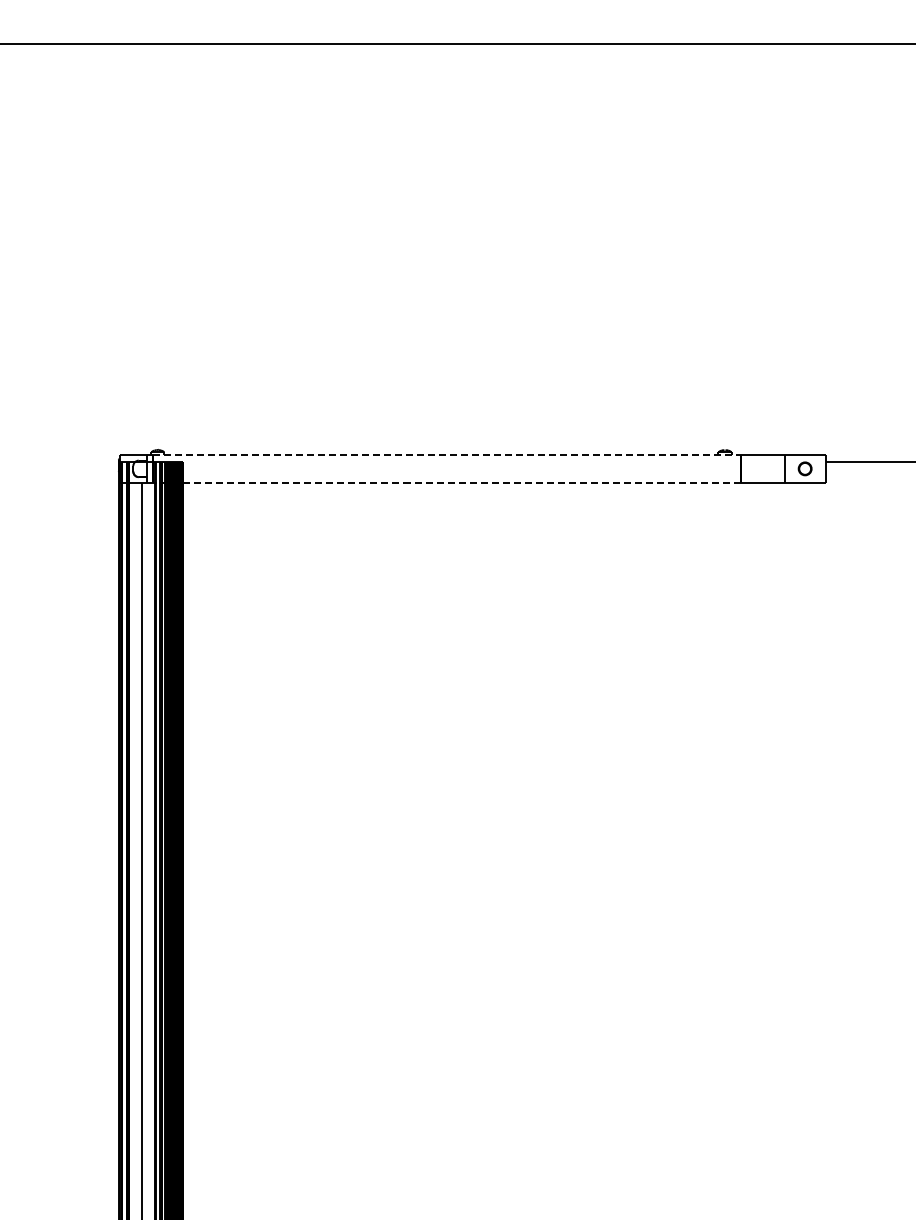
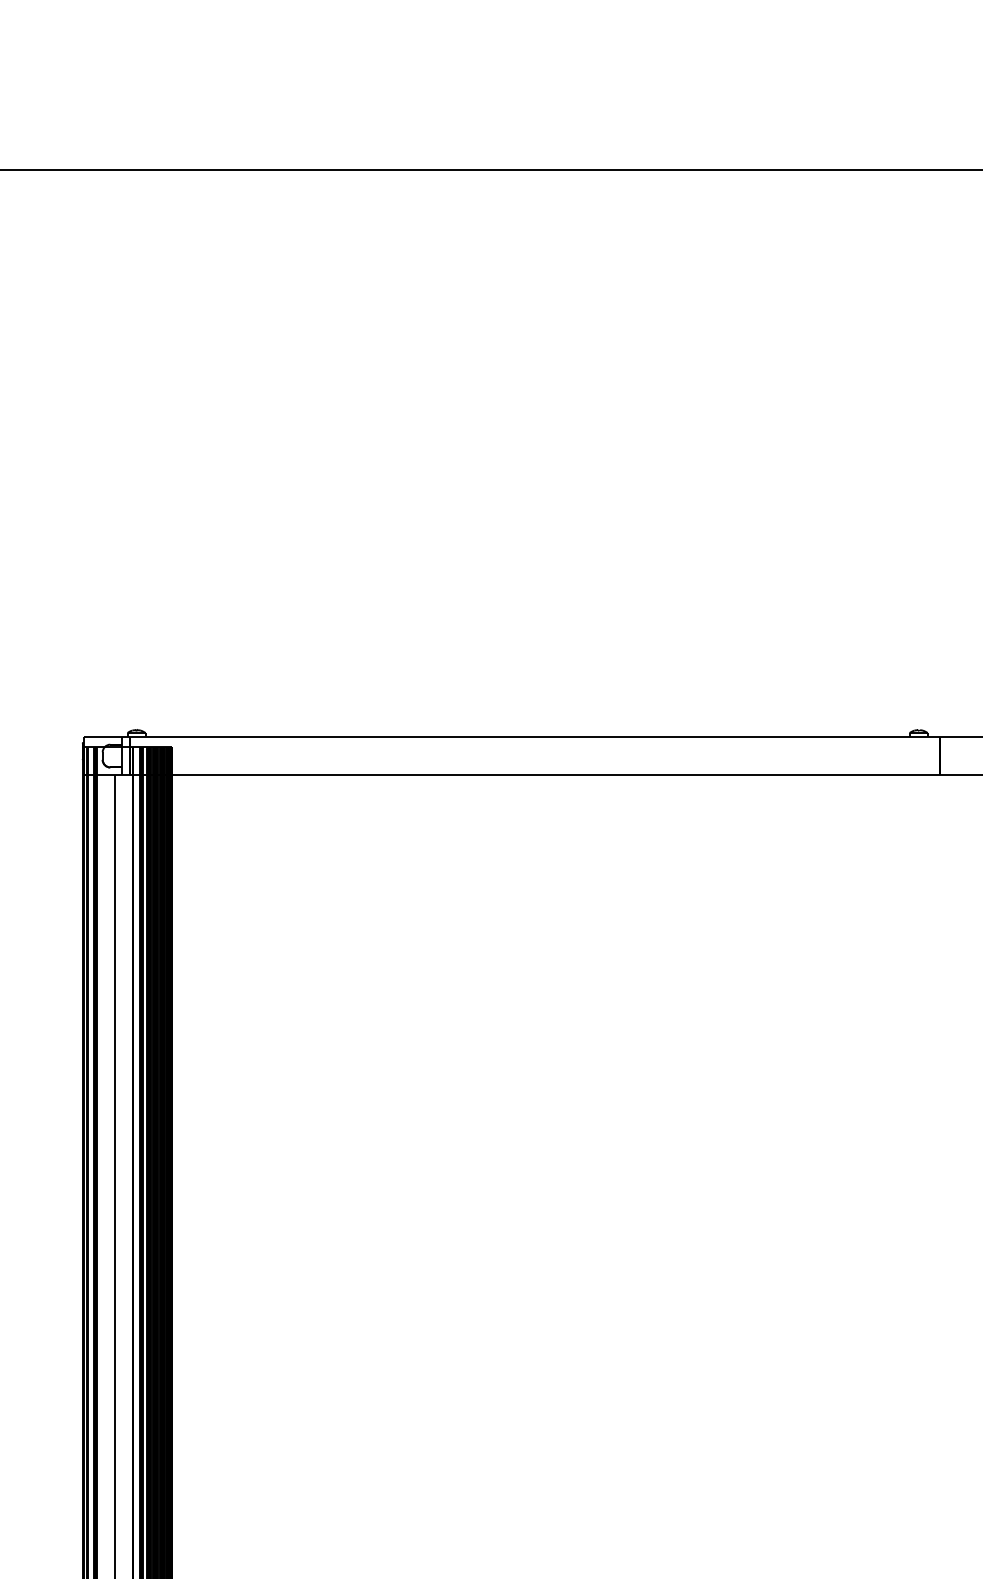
line: (446, 455) -> (534, 737), dashed -> solid
line: (446, 482) -> (534, 774), dashed -> solid

